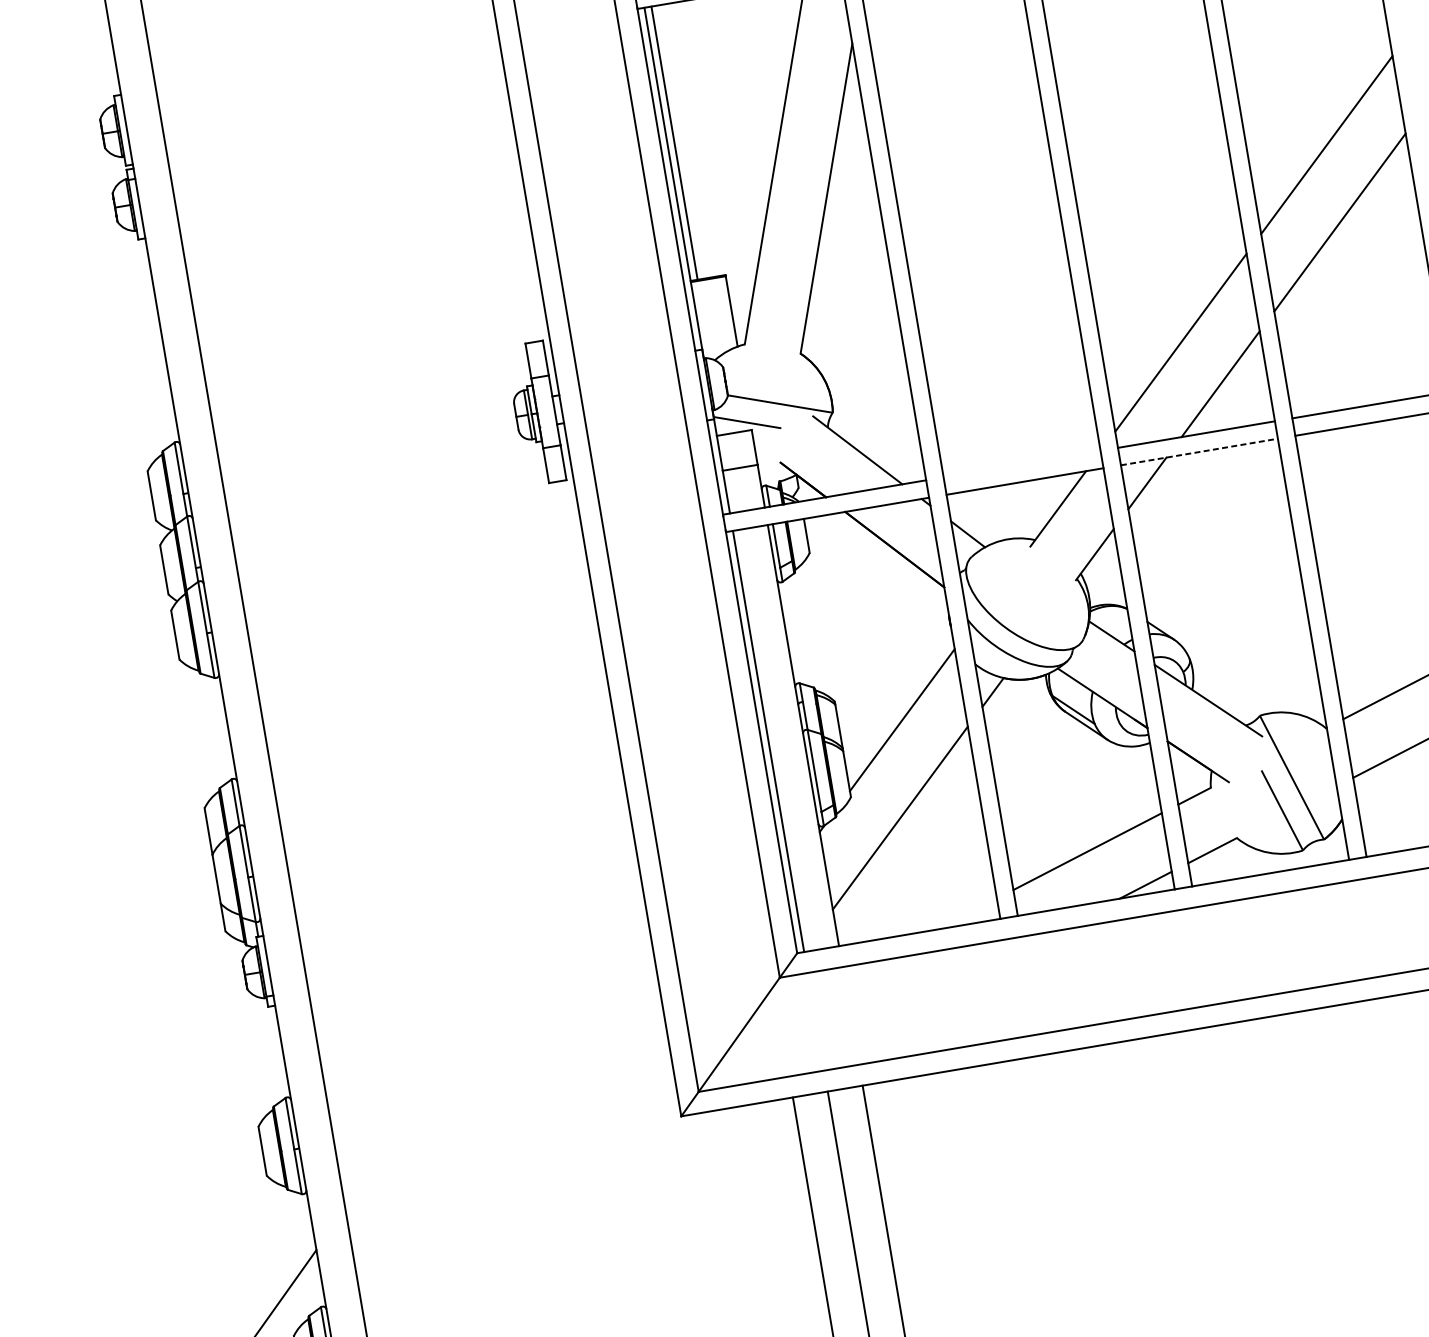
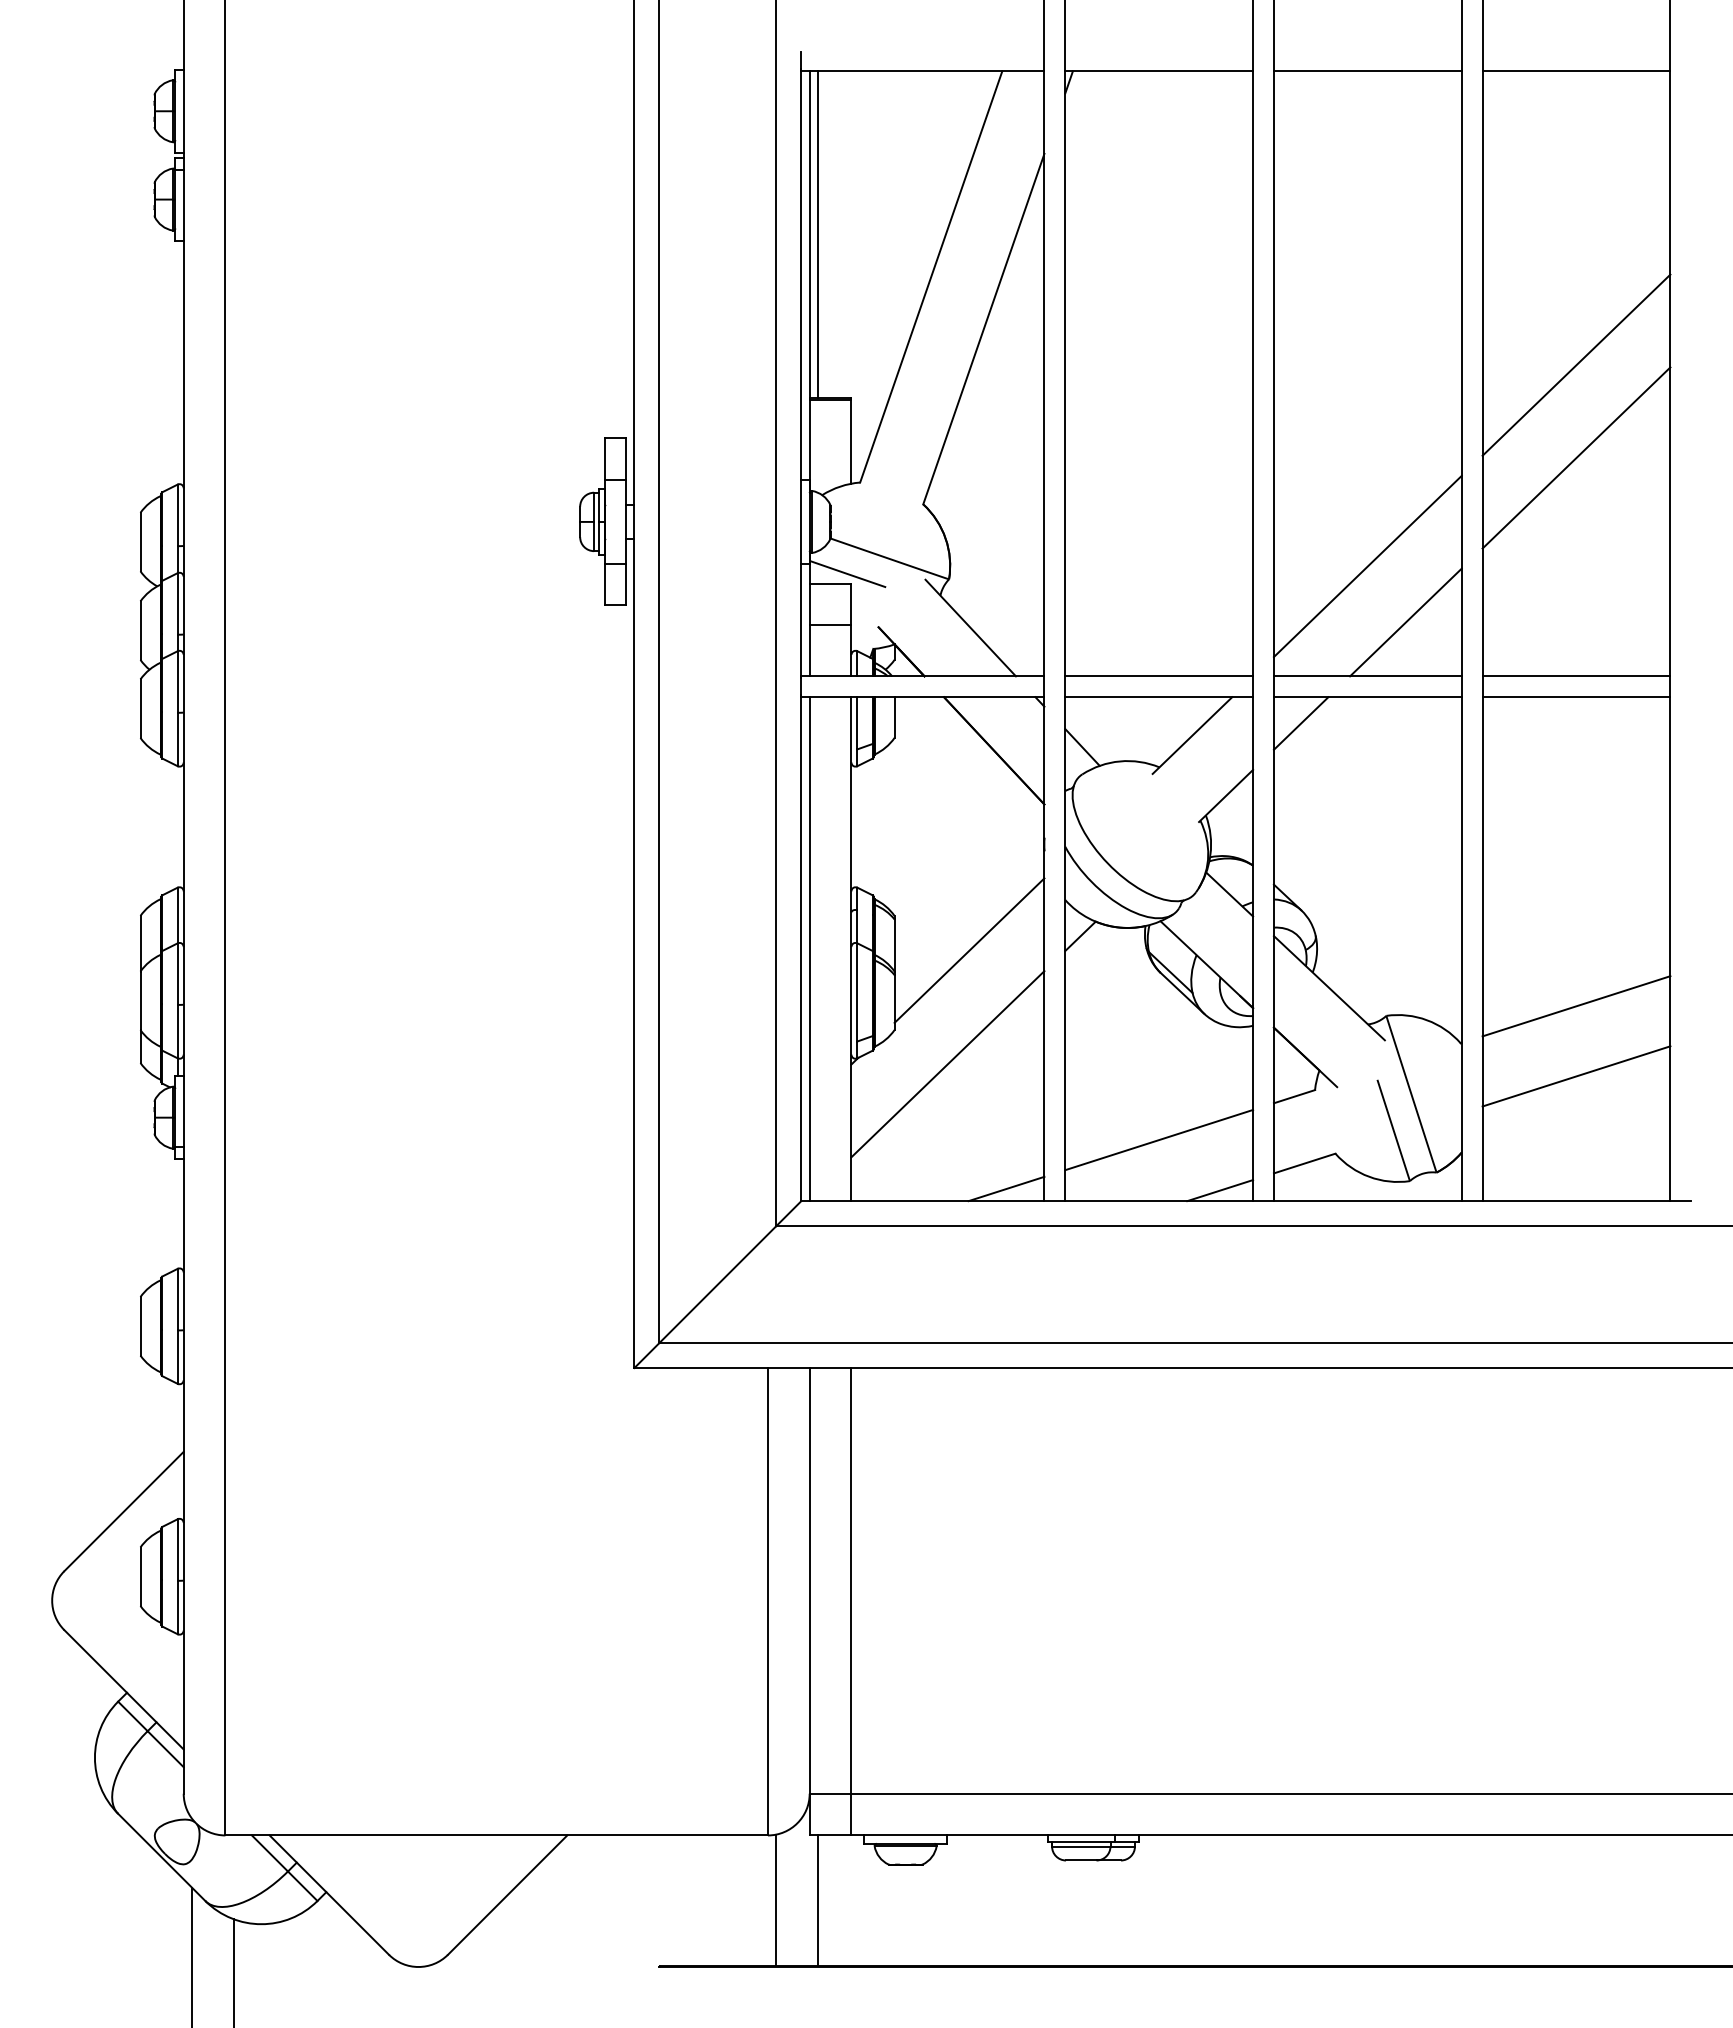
line: (1199, 452) -> (1367, 697), dashed -> solid
line: (1022, 464) -> (1159, 676), added
line: (966, 913) -> (1006, 1188), added

